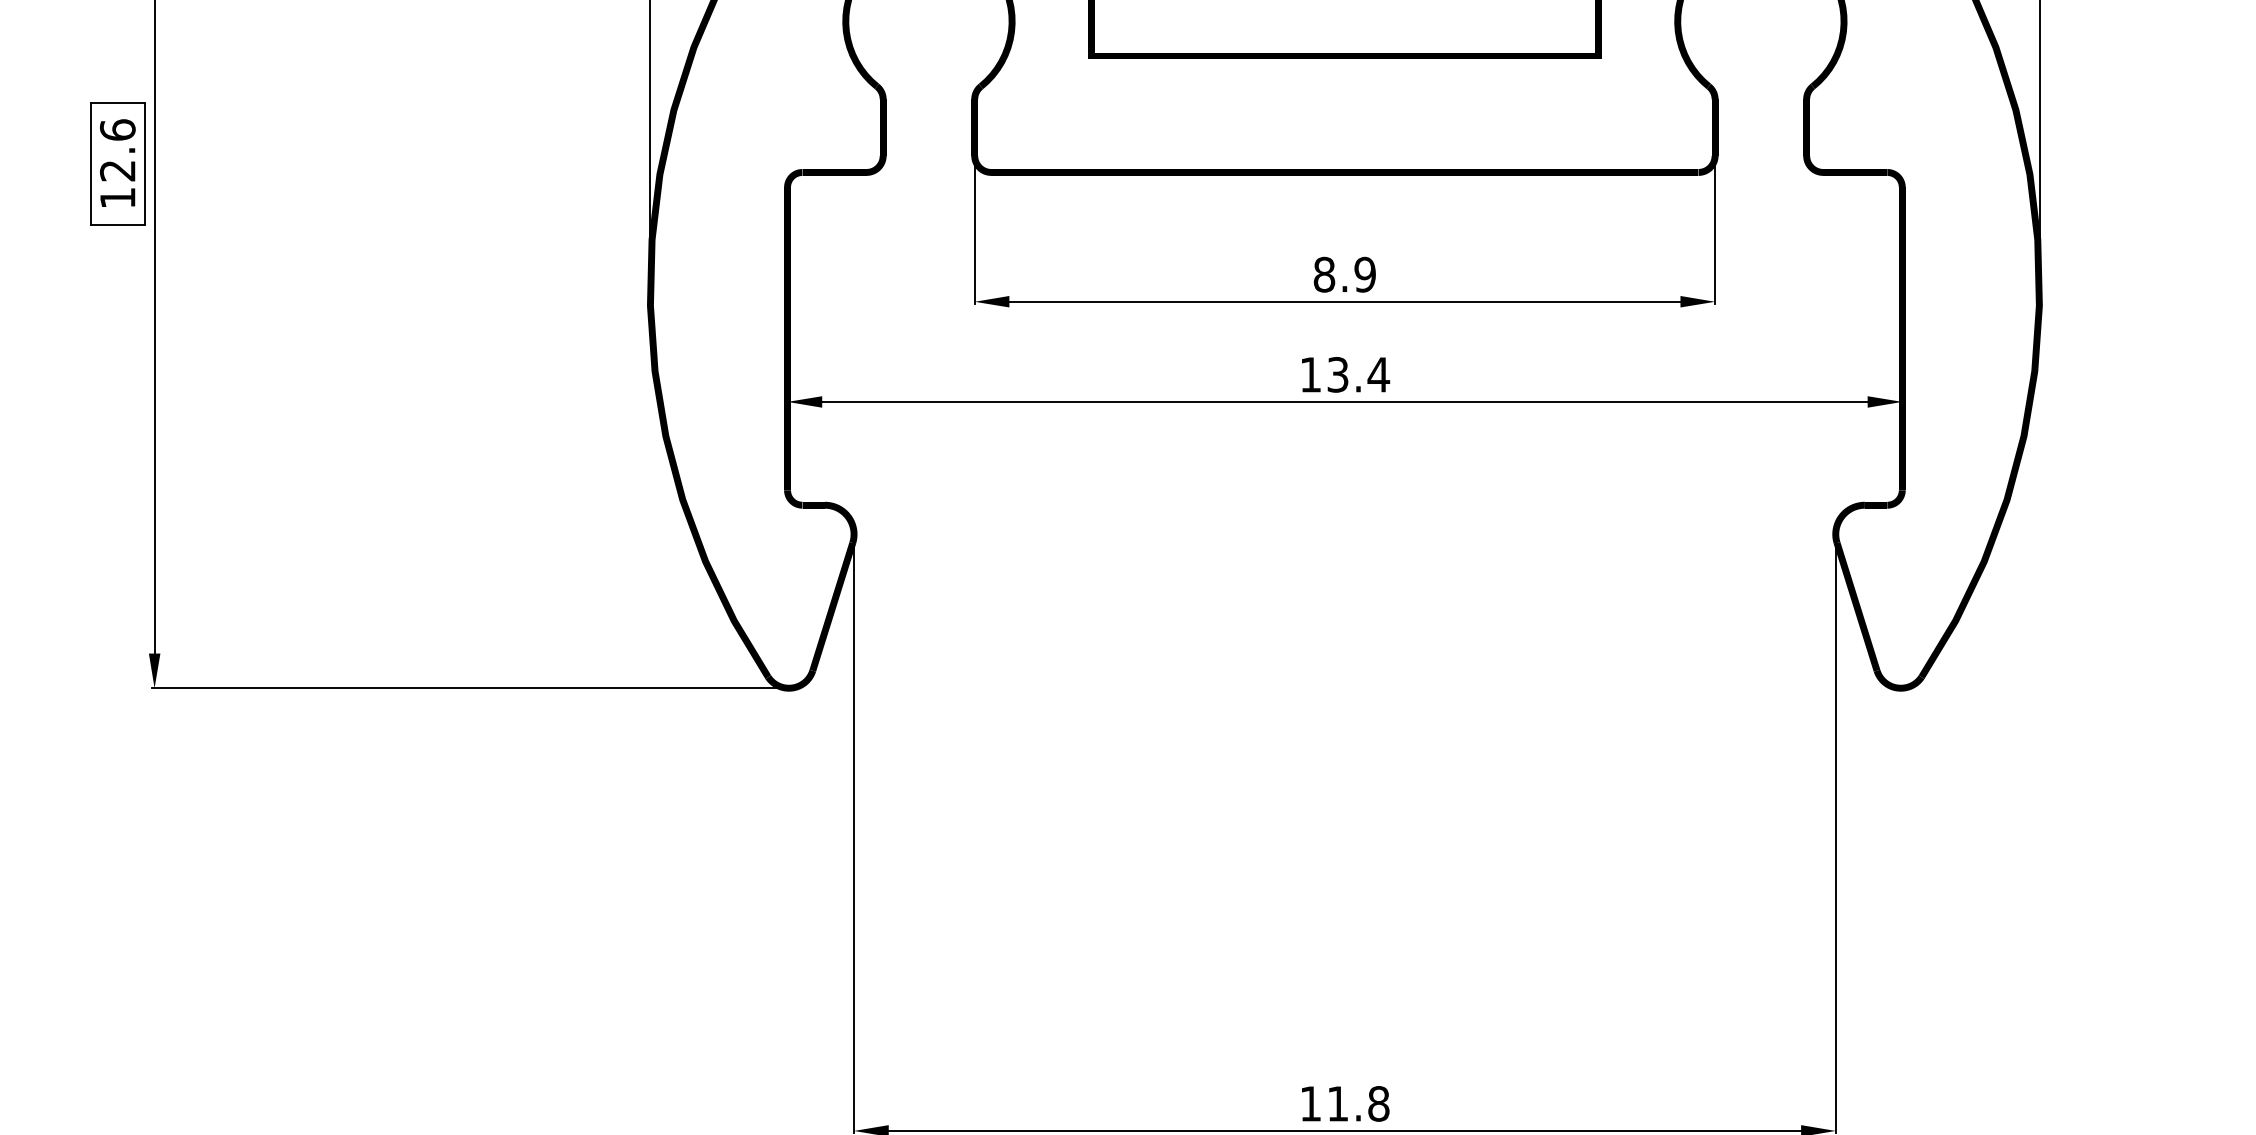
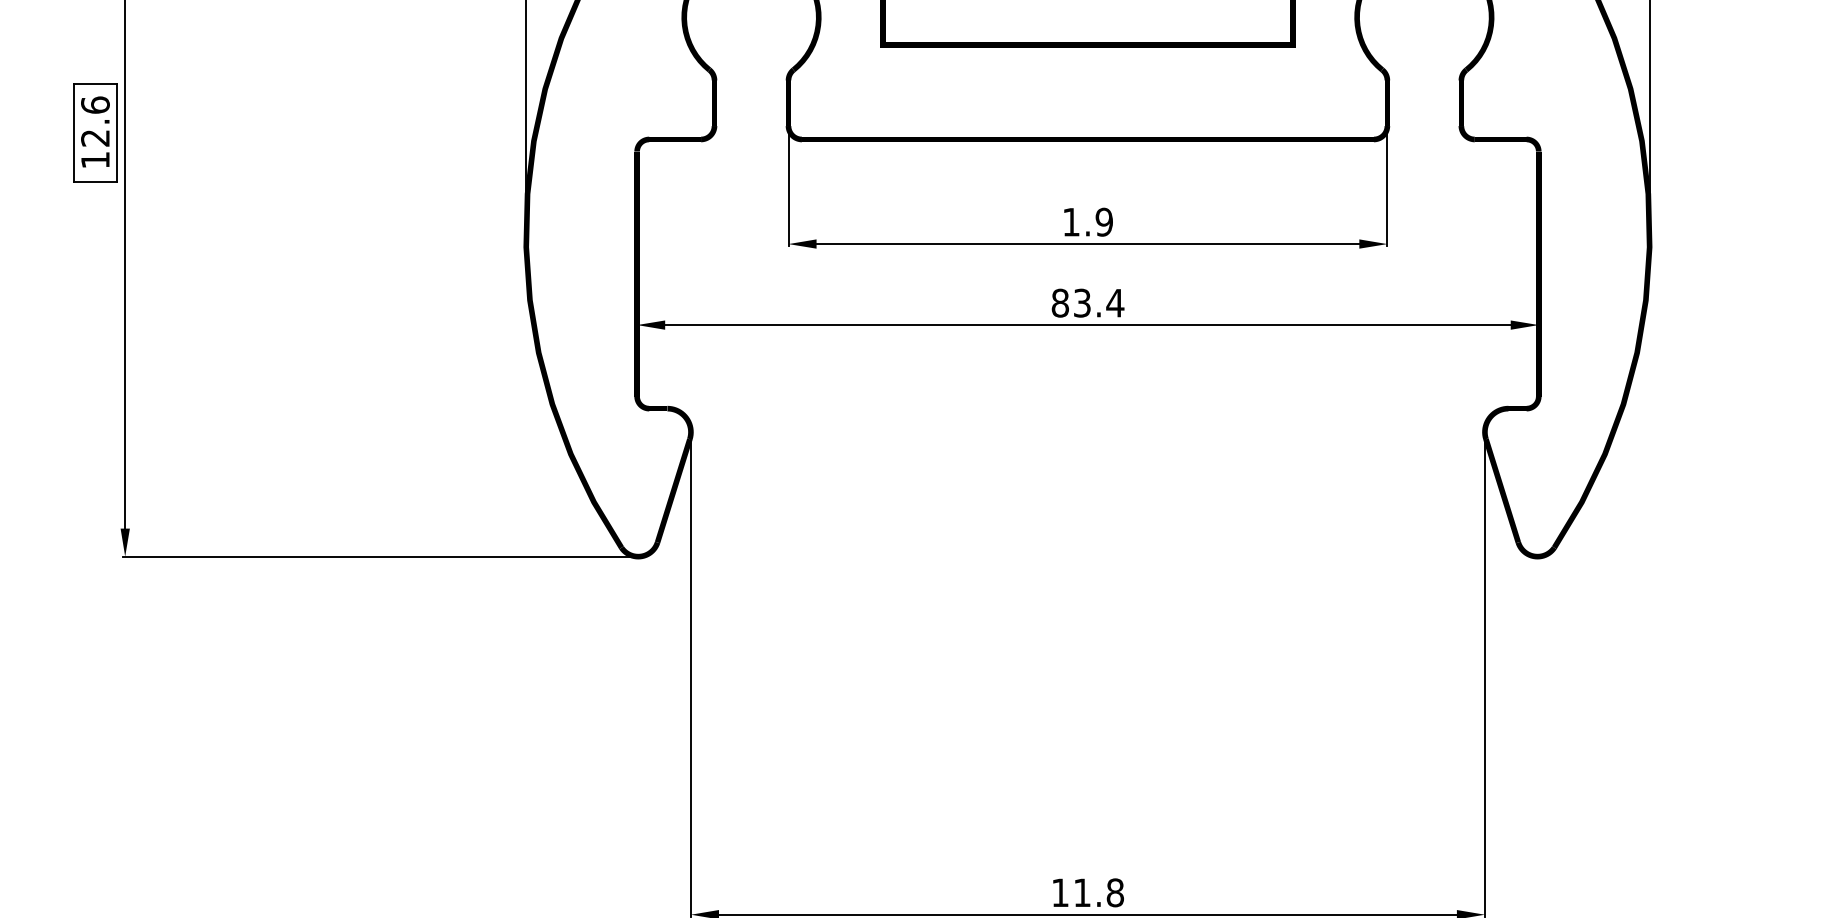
text: (1324, 274) -> (1071, 222), 8.9 -> 1.9
text: (1310, 374) -> (1060, 302), 13.4 -> 83.4

